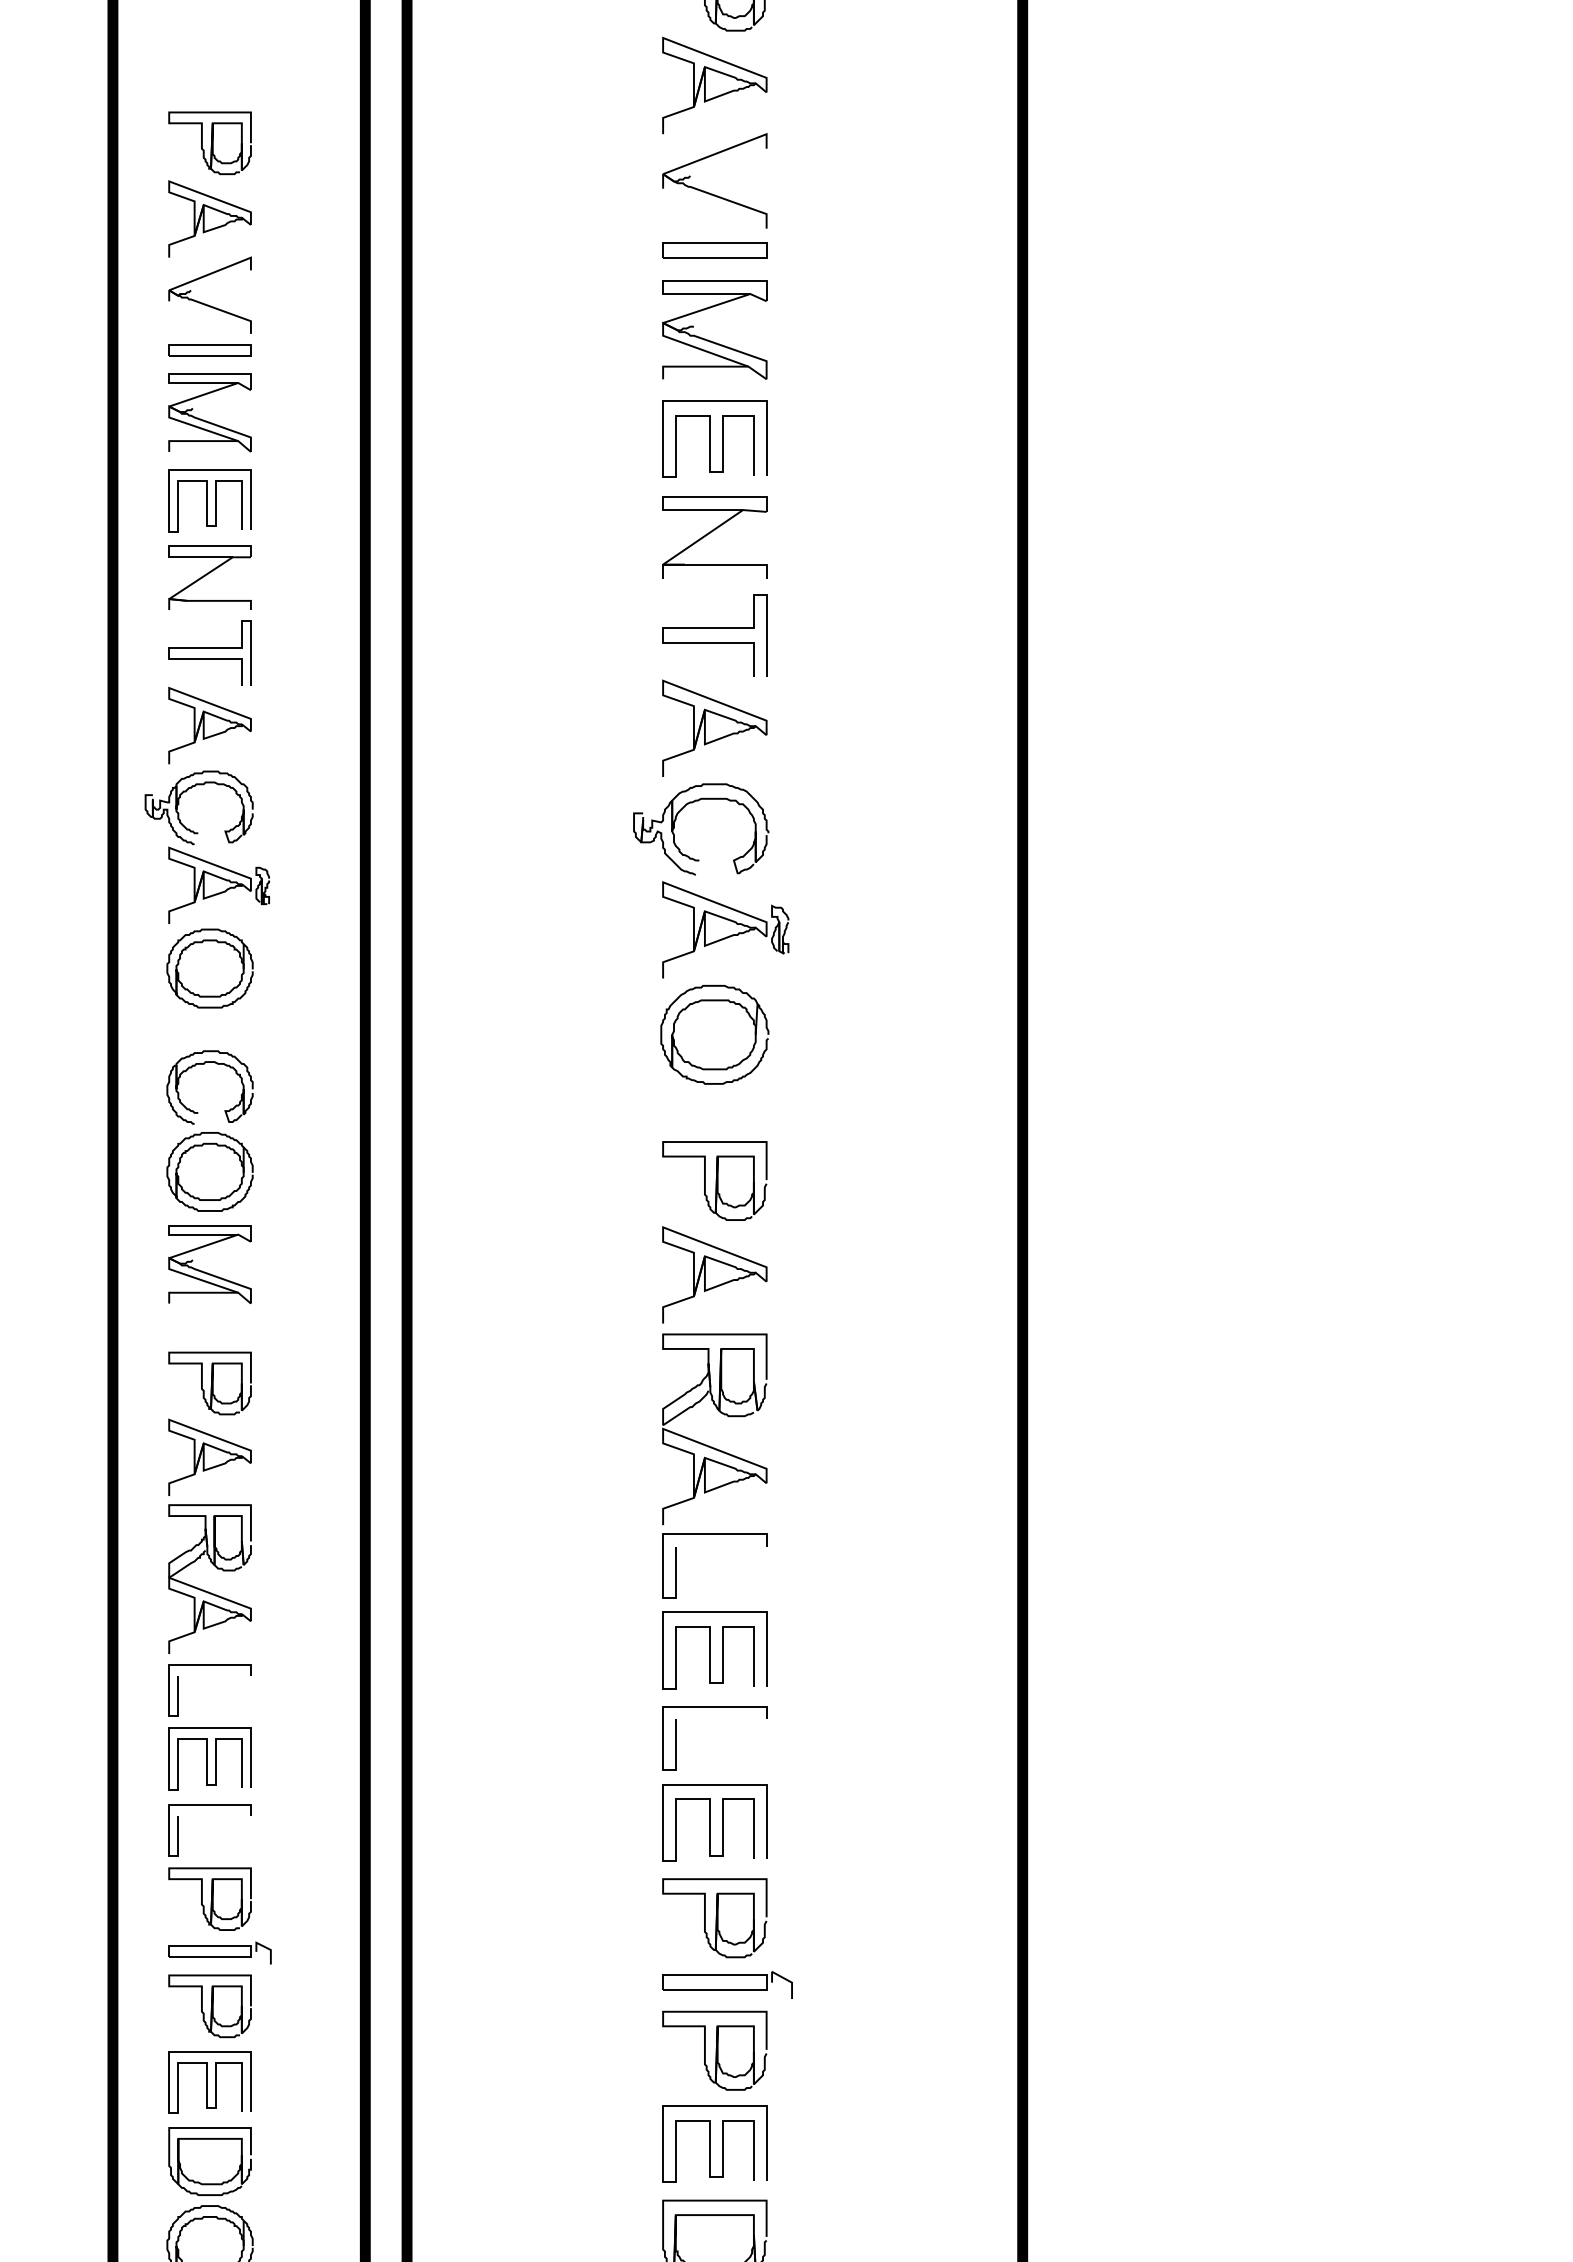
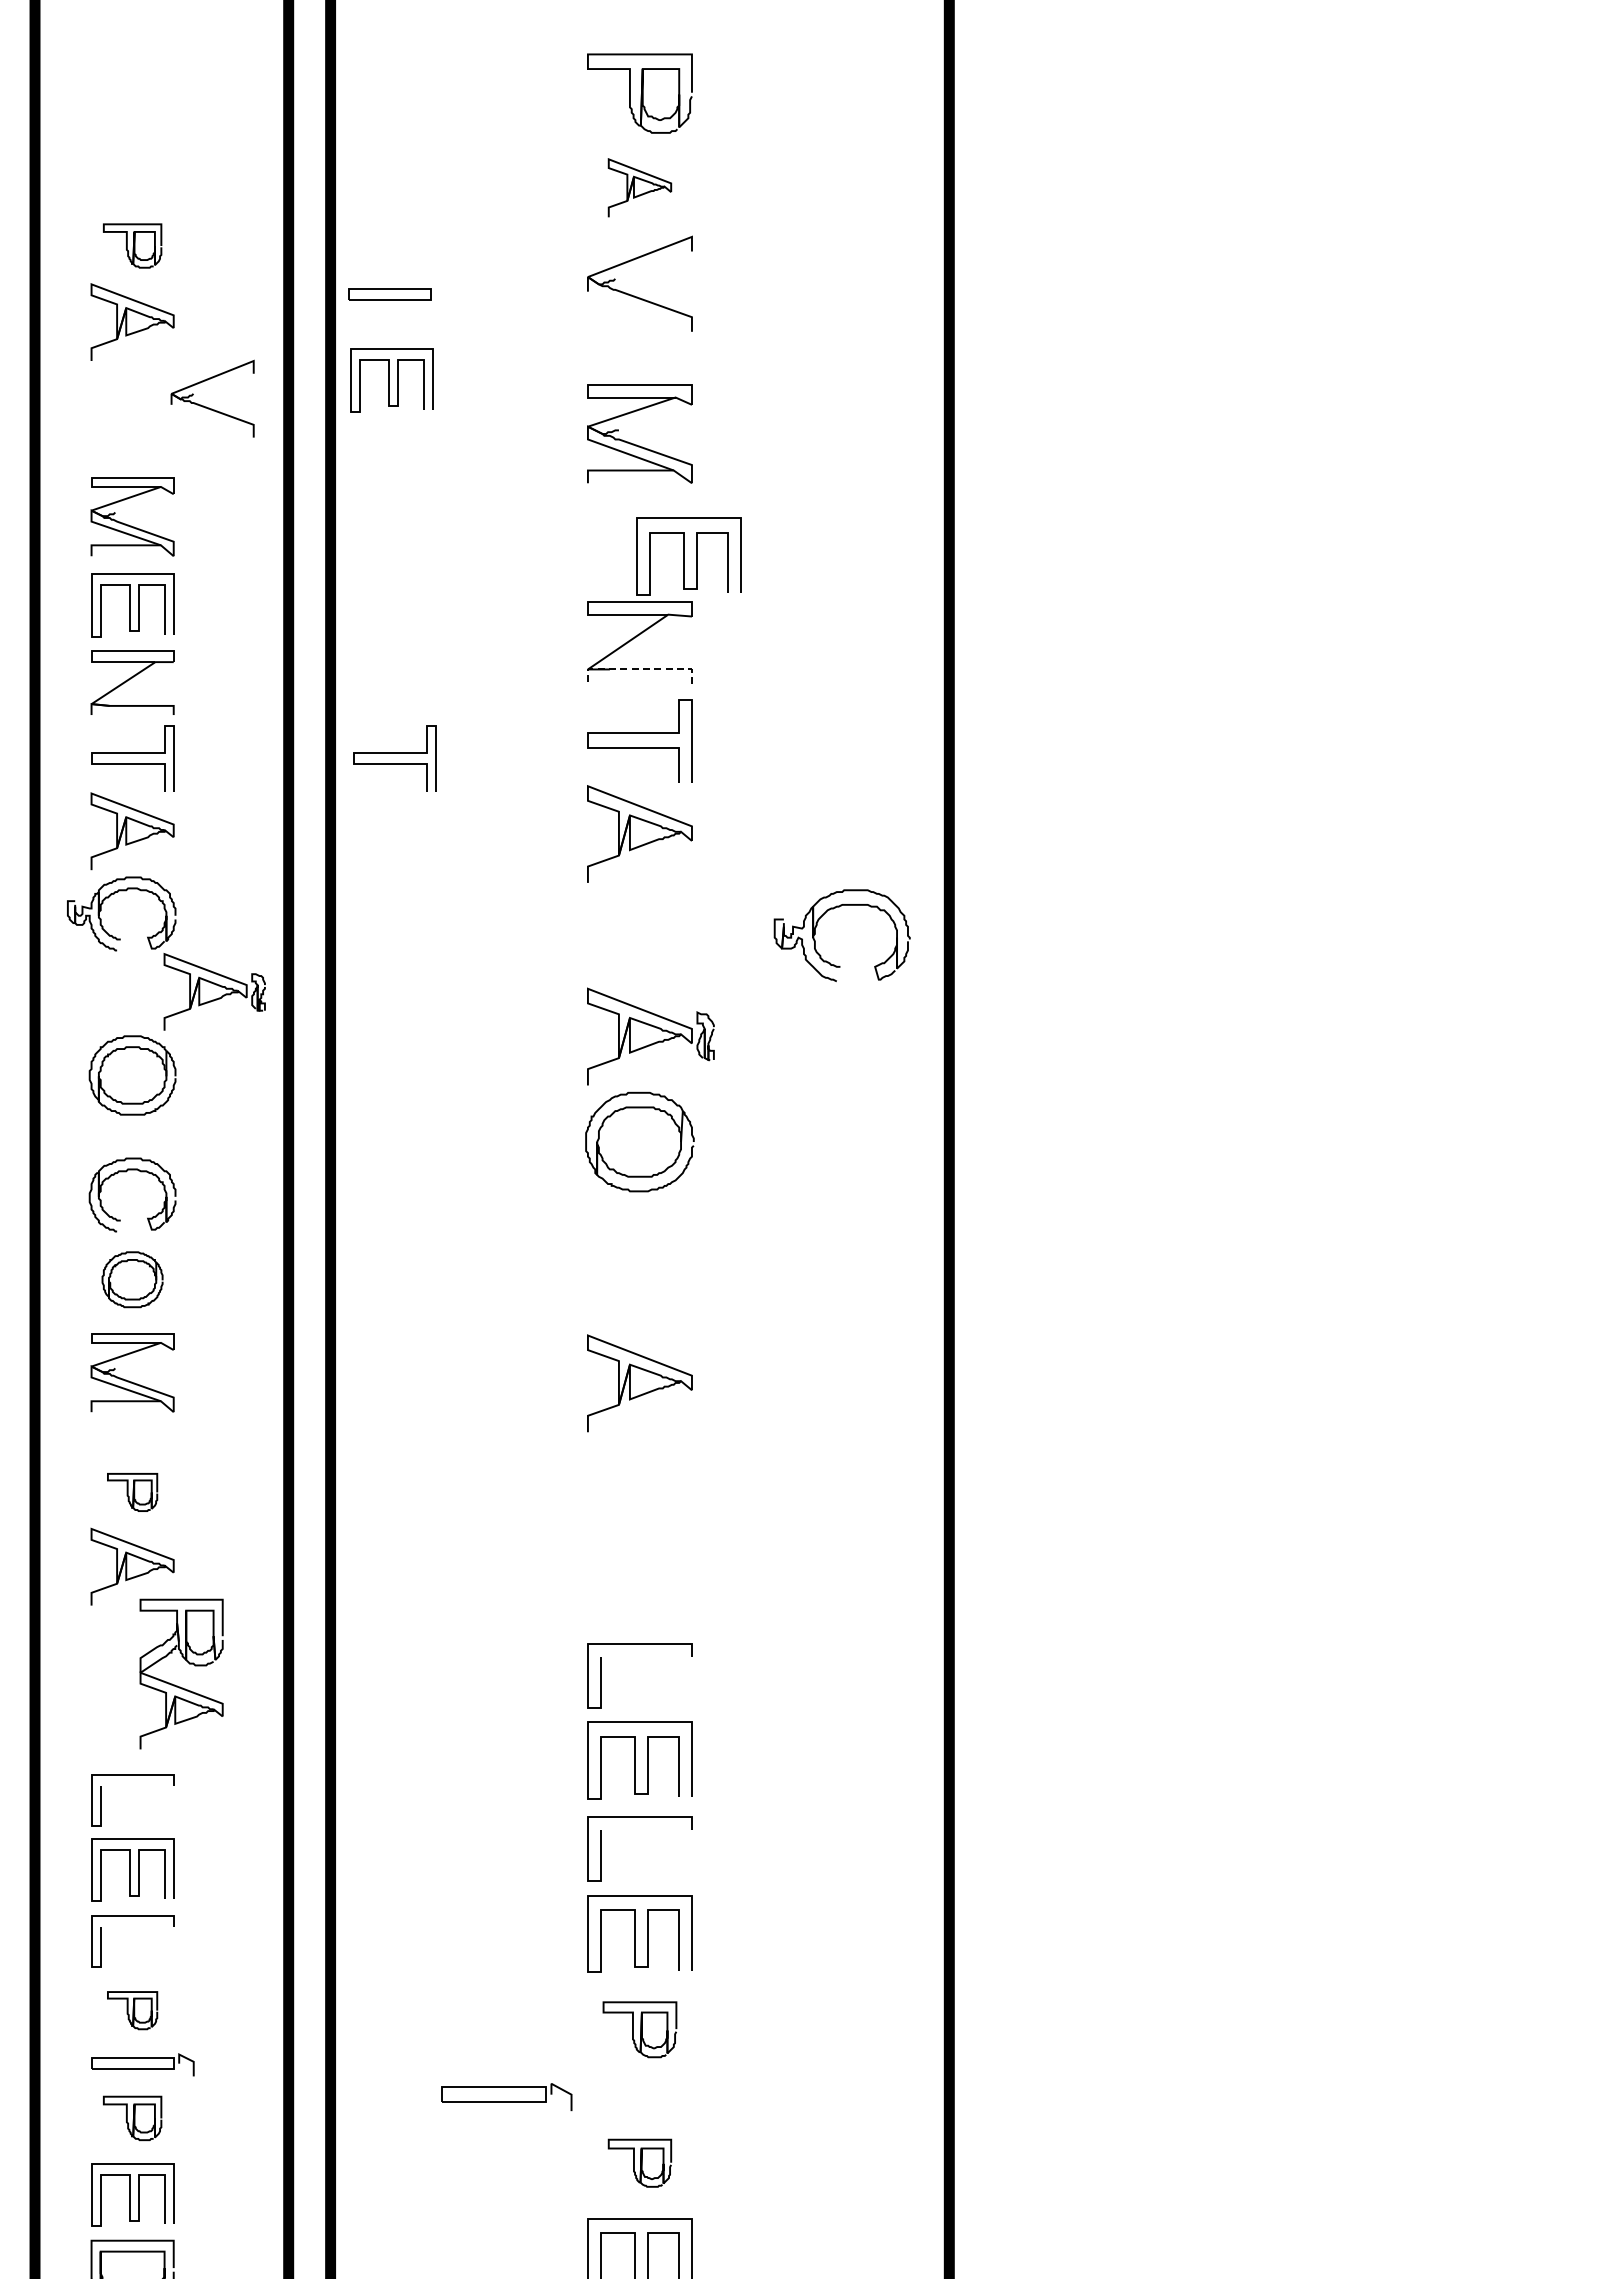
part: (714, 85) -> (639, 187), size x0.6
part: (209, 142) -> (132, 245), size x0.7
part: (714, 250) -> (639, 353), removed
curve: (465, 277) -> (389, 380), added
part: (206, 303) -> (209, 407), moved
part: (209, 350) -> (389, 294), moved
curve: (710, 439) -> (684, 556), moved
line: (714, 564) -> (639, 669), solid -> dashed
curve: (470, 648) -> (394, 753), added
part: (676, 819) -> (817, 925), moved
part: (218, 885) -> (214, 991), moved
part: (209, 1171) -> (132, 1279), size x0.7
part: (714, 1180) -> (639, 1288), removed
part: (209, 1383) -> (132, 1492), size x0.6
part: (722, 1414) -> (647, 1523), removed
part: (217, 1569) -> (189, 1664), moved
part: (209, 1898) -> (132, 2010), size x0.6
part: (714, 1917) -> (639, 2029), size x0.7
part: (727, 1985) -> (506, 2097), moved
part: (209, 2006) -> (132, 2118), size x0.7
part: (714, 2051) -> (639, 2163), size x0.6

